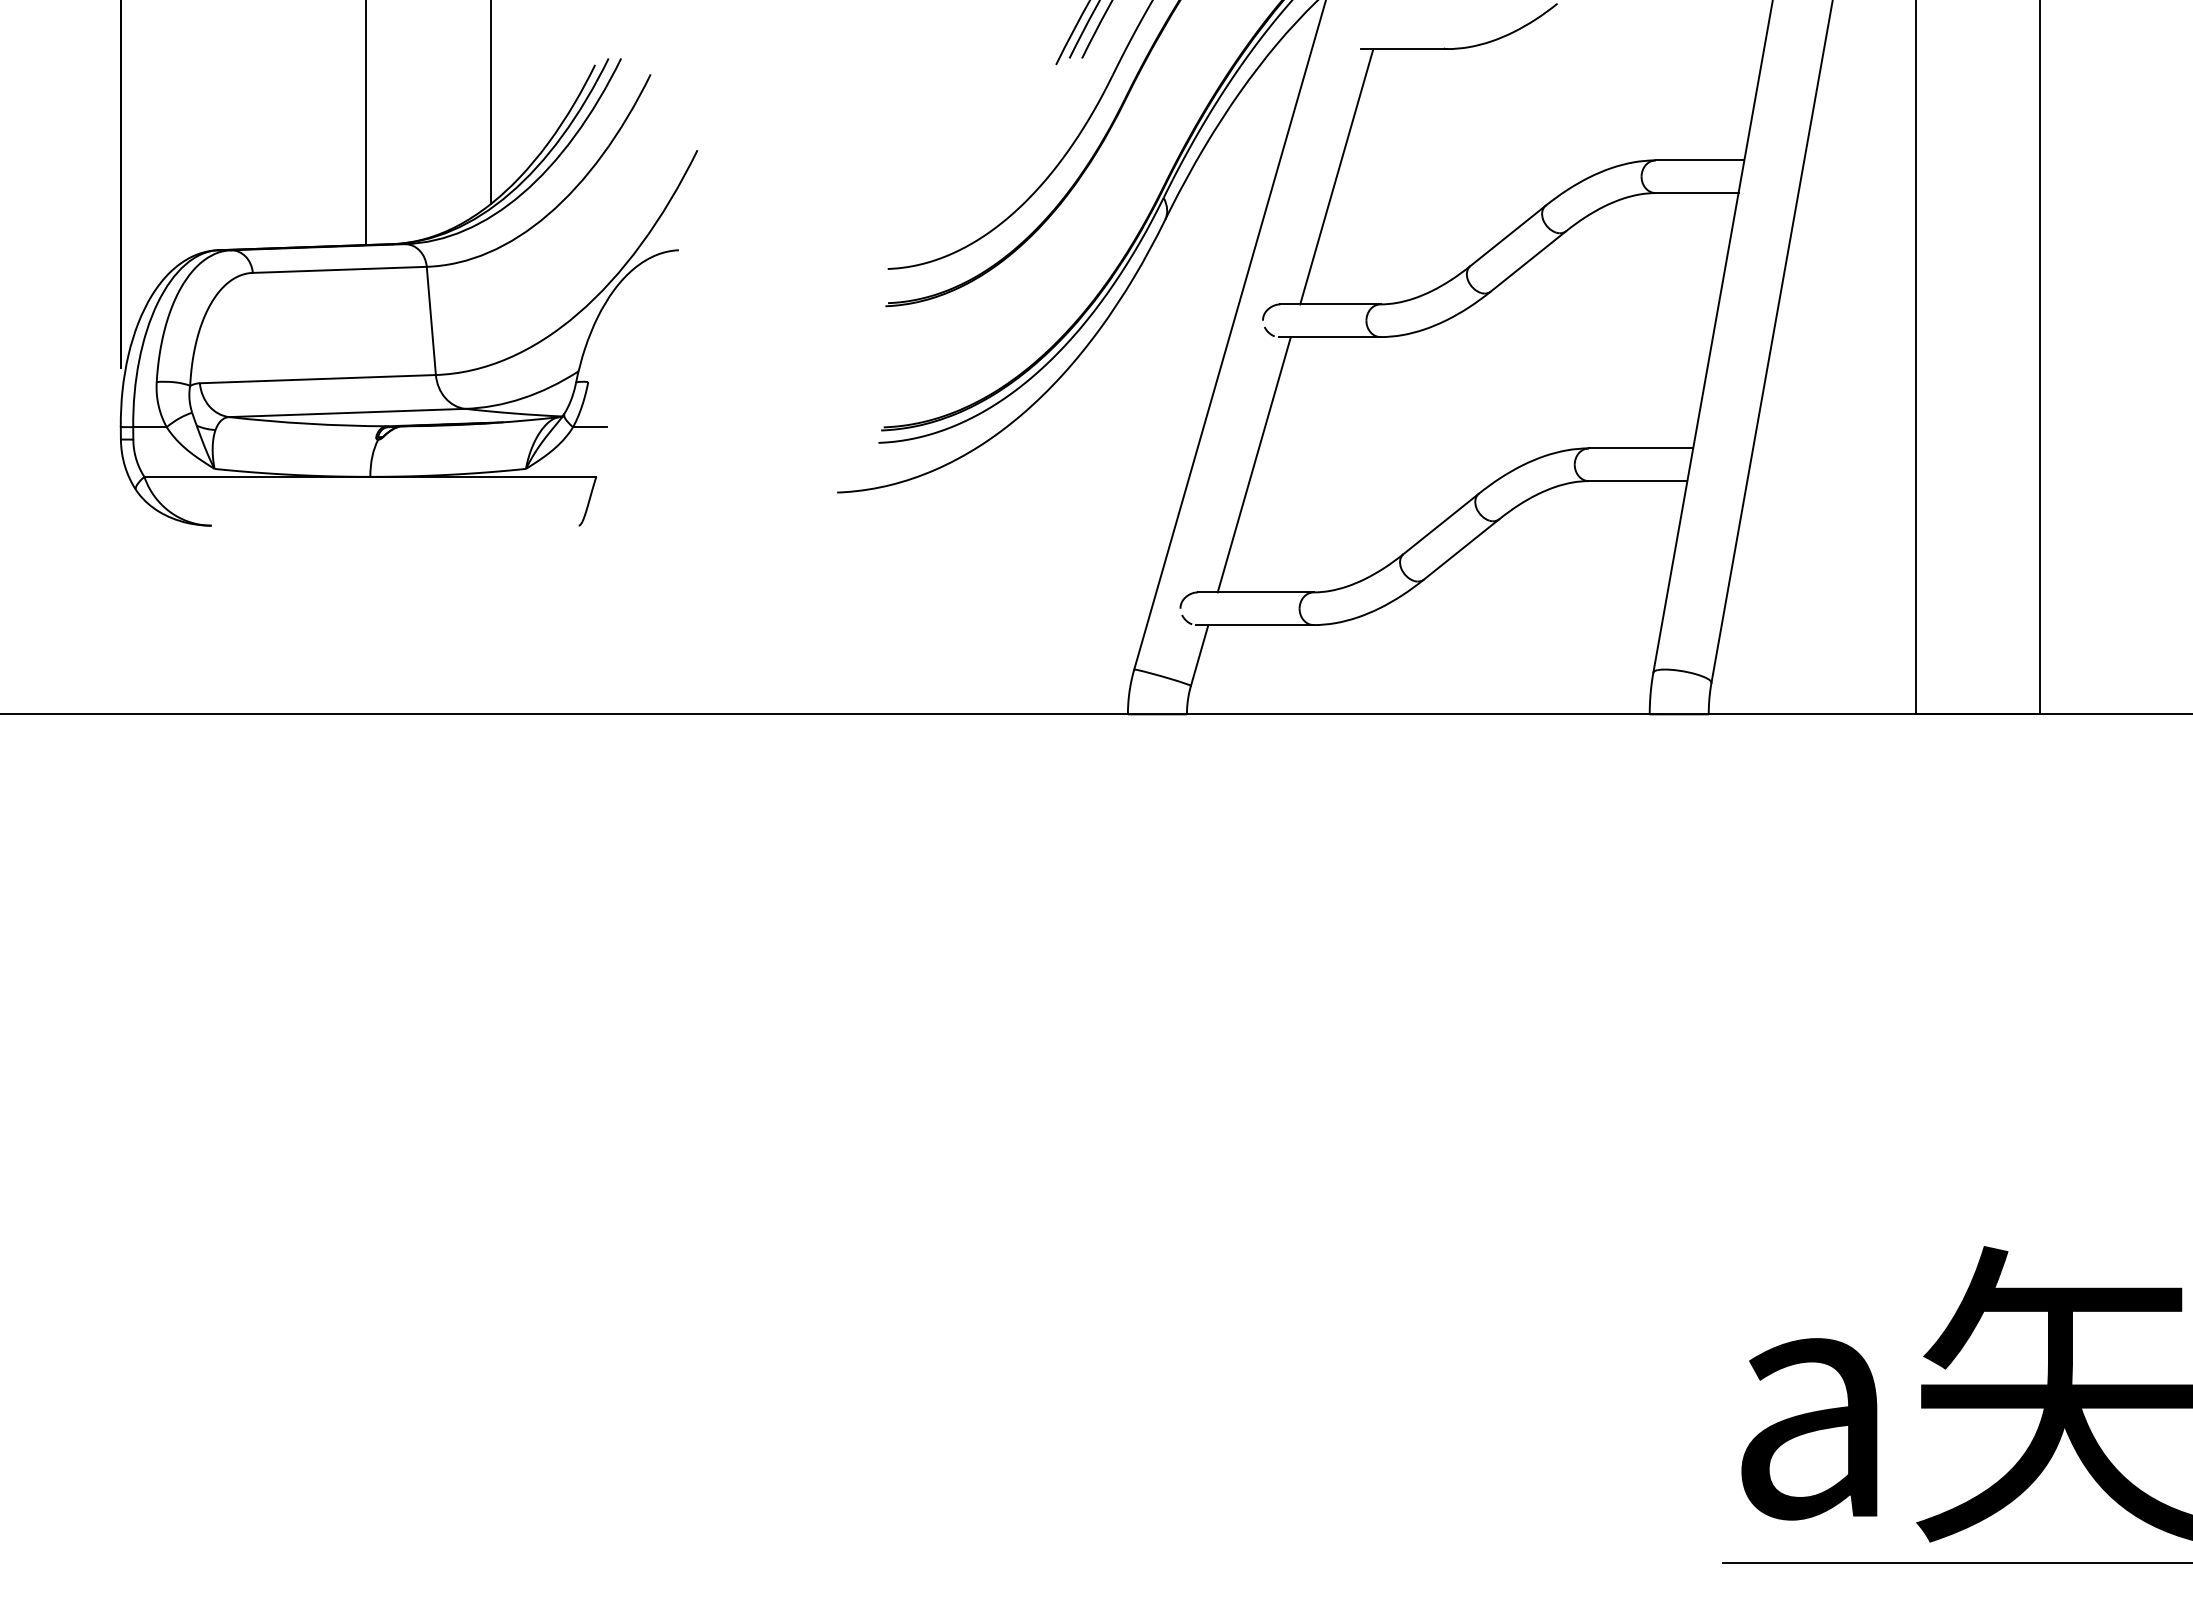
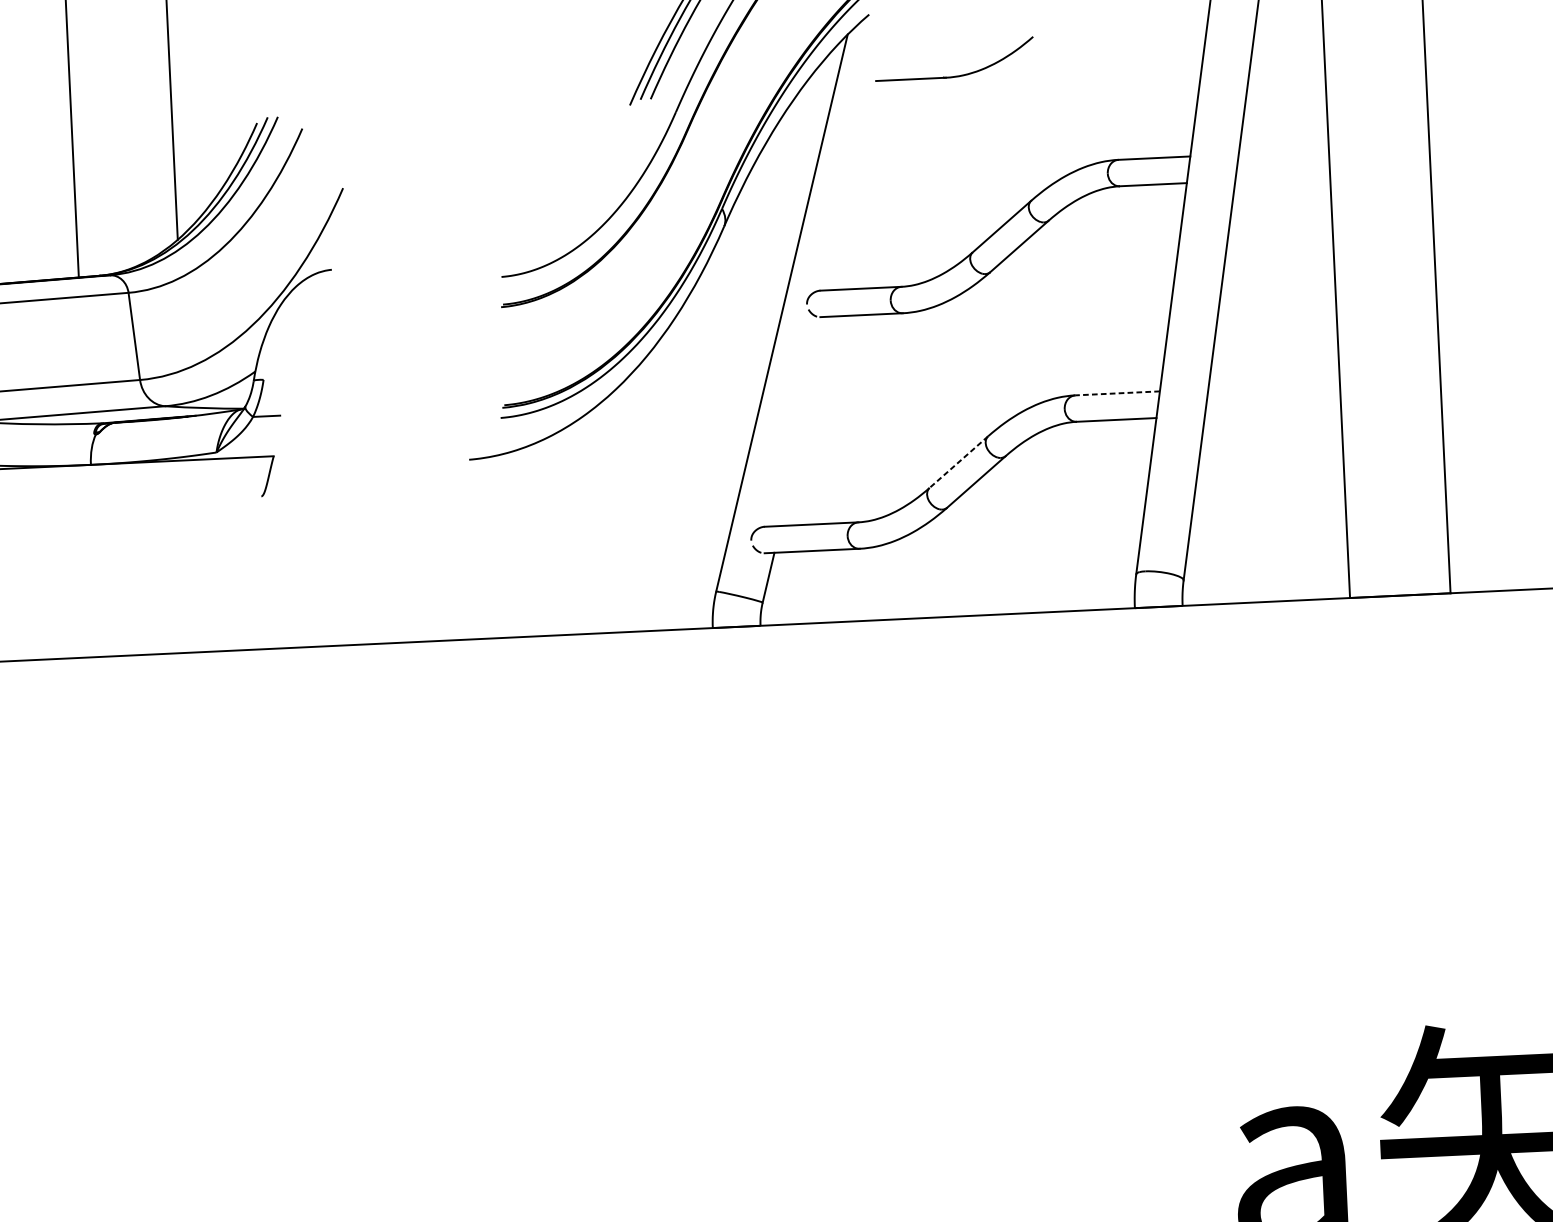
line: (1336, 176) -> (861, 185), removed
line: (1640, 448) -> (1117, 393), solid -> dashed
line: (1253, 464) -> (804, 421), removed
line: (1440, 524) -> (958, 462), solid -> dashed

